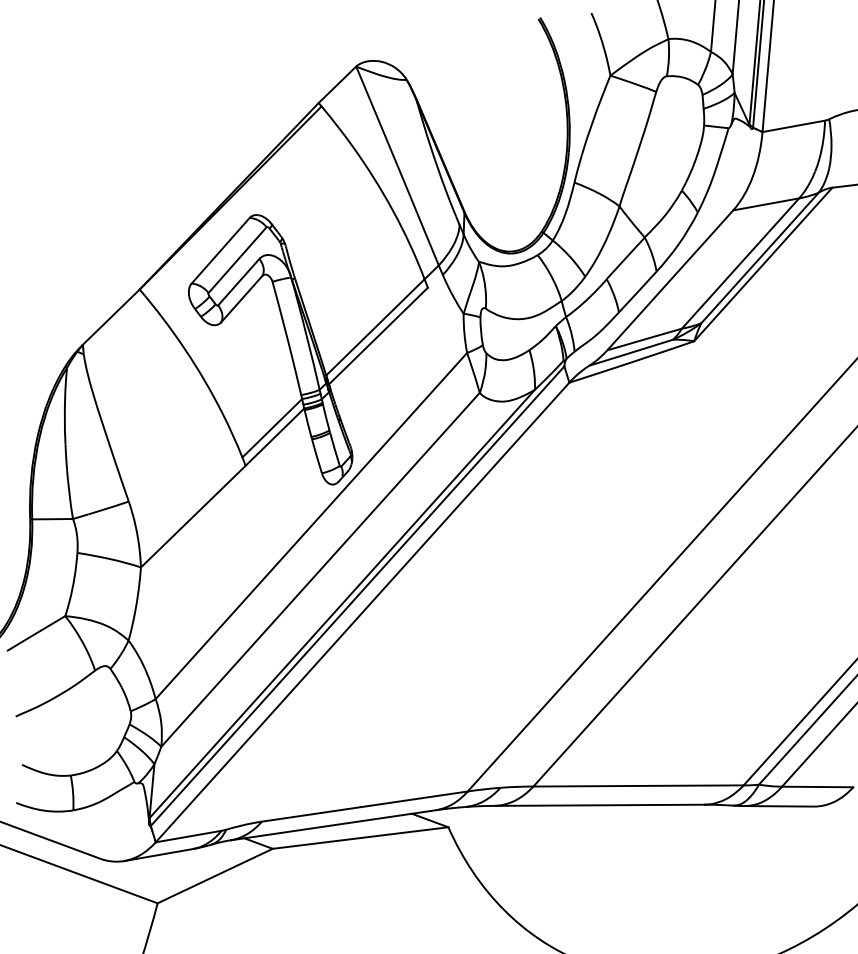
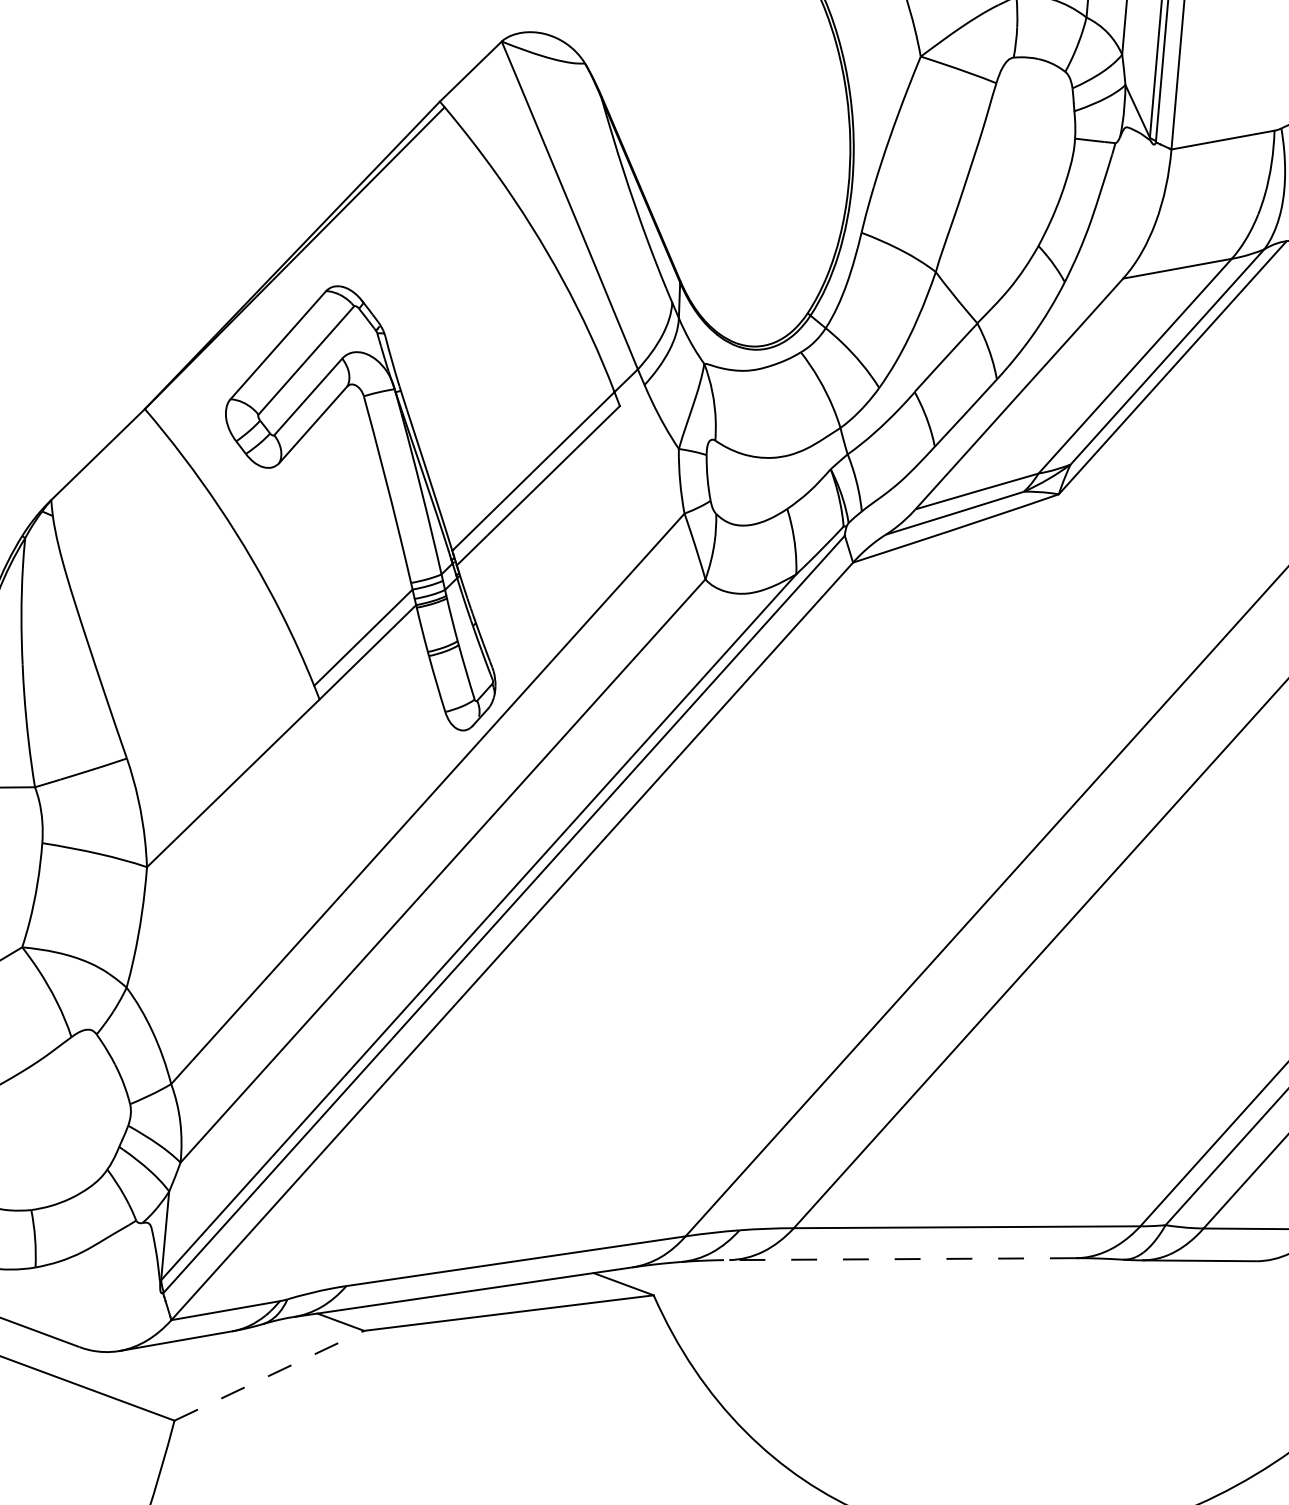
line: (597, 805) -> (899, 1259), solid -> dashed
line: (215, 876) -> (269, 1376), solid -> dashed

